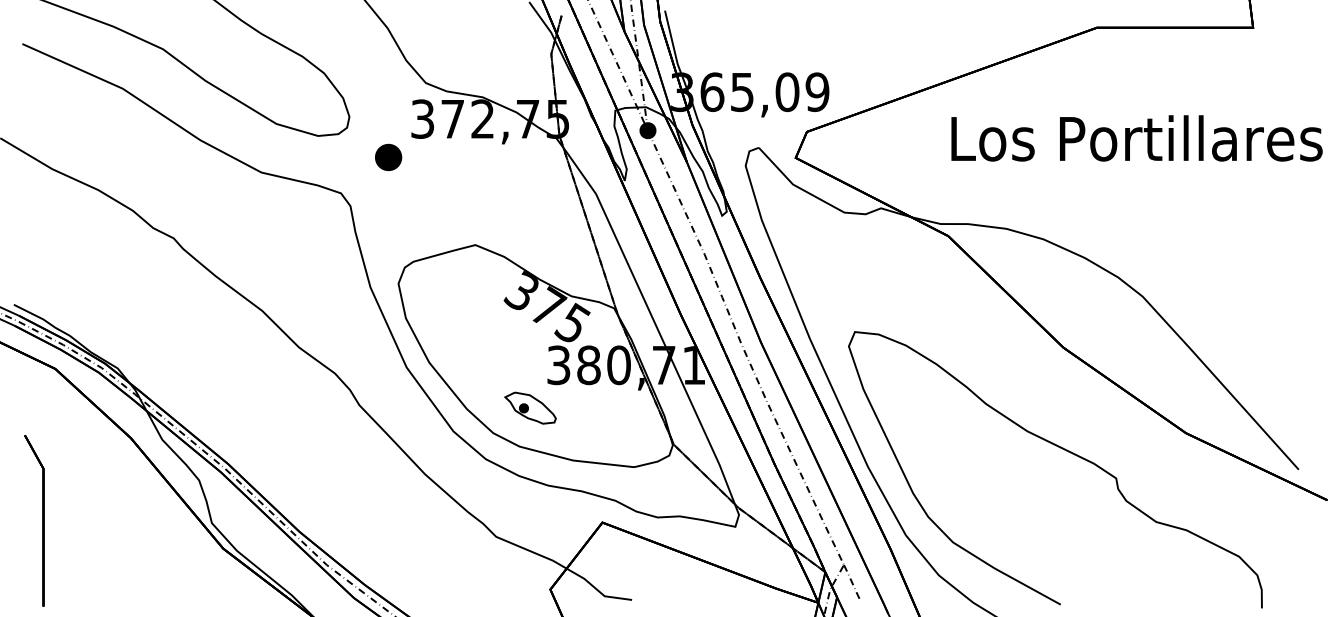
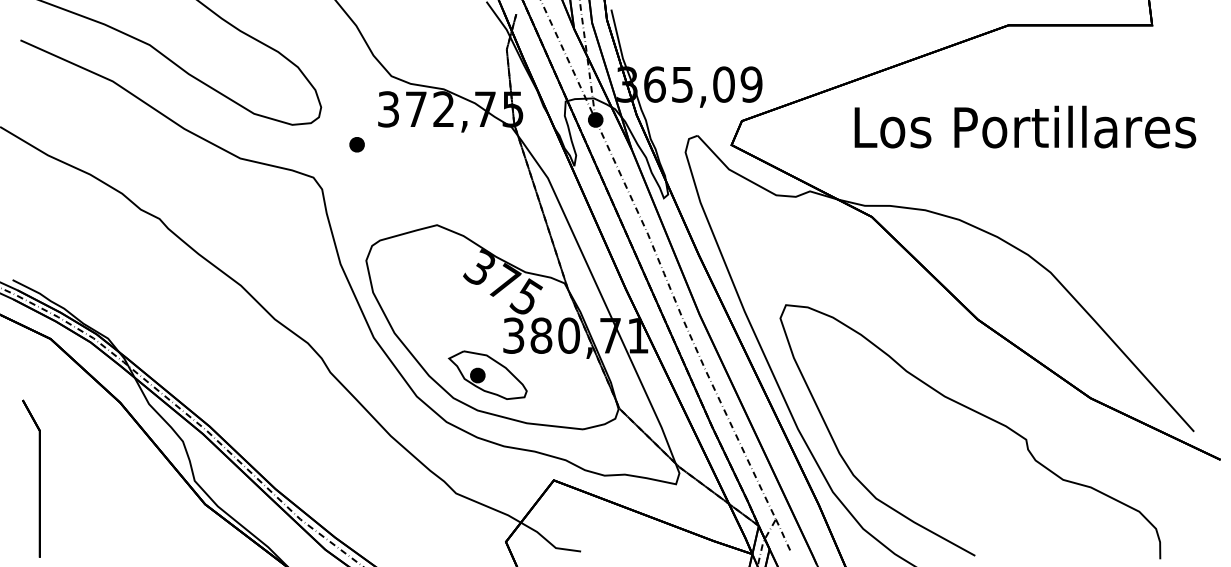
text: (1137, 137) -> (1025, 126), moved
part: (387, 157) -> (356, 144), size x0.62
part: (530, 407) -> (487, 374), size x1.67

